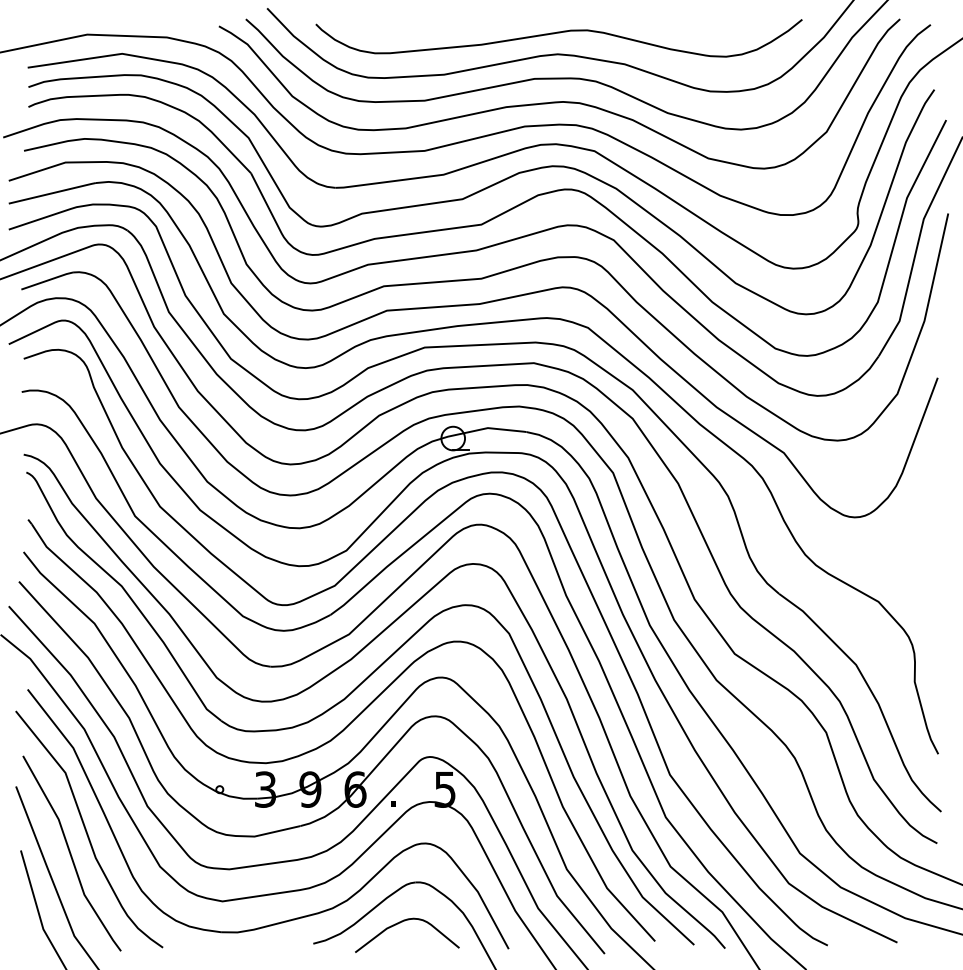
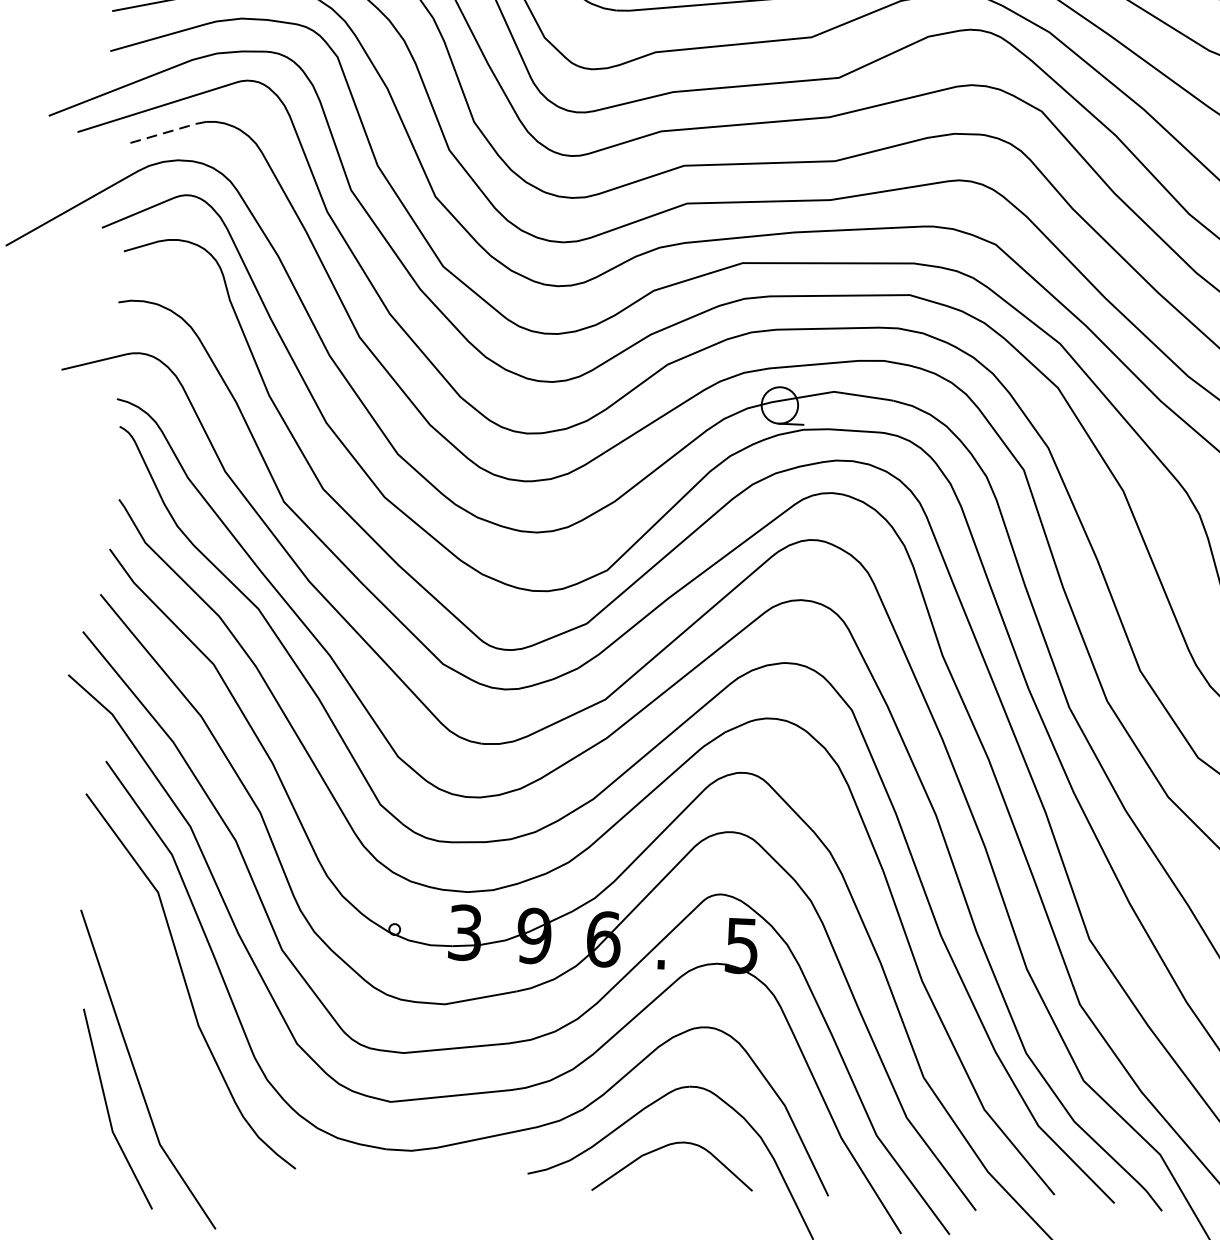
line: (47, 280) -> (166, 132), solid -> dashed
line: (71, 853) -> (161, 1017), removed

